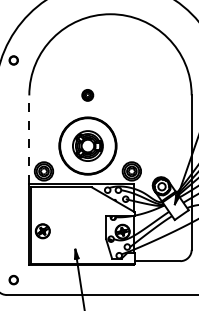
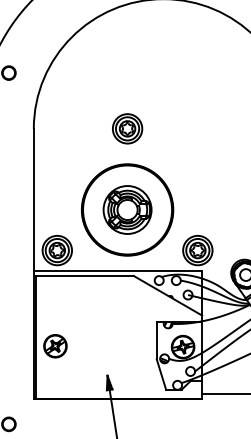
part: (87, 95) -> (126, 129), size x1.67
line: (29, 139) -> (34, 199), dashed -> solid

